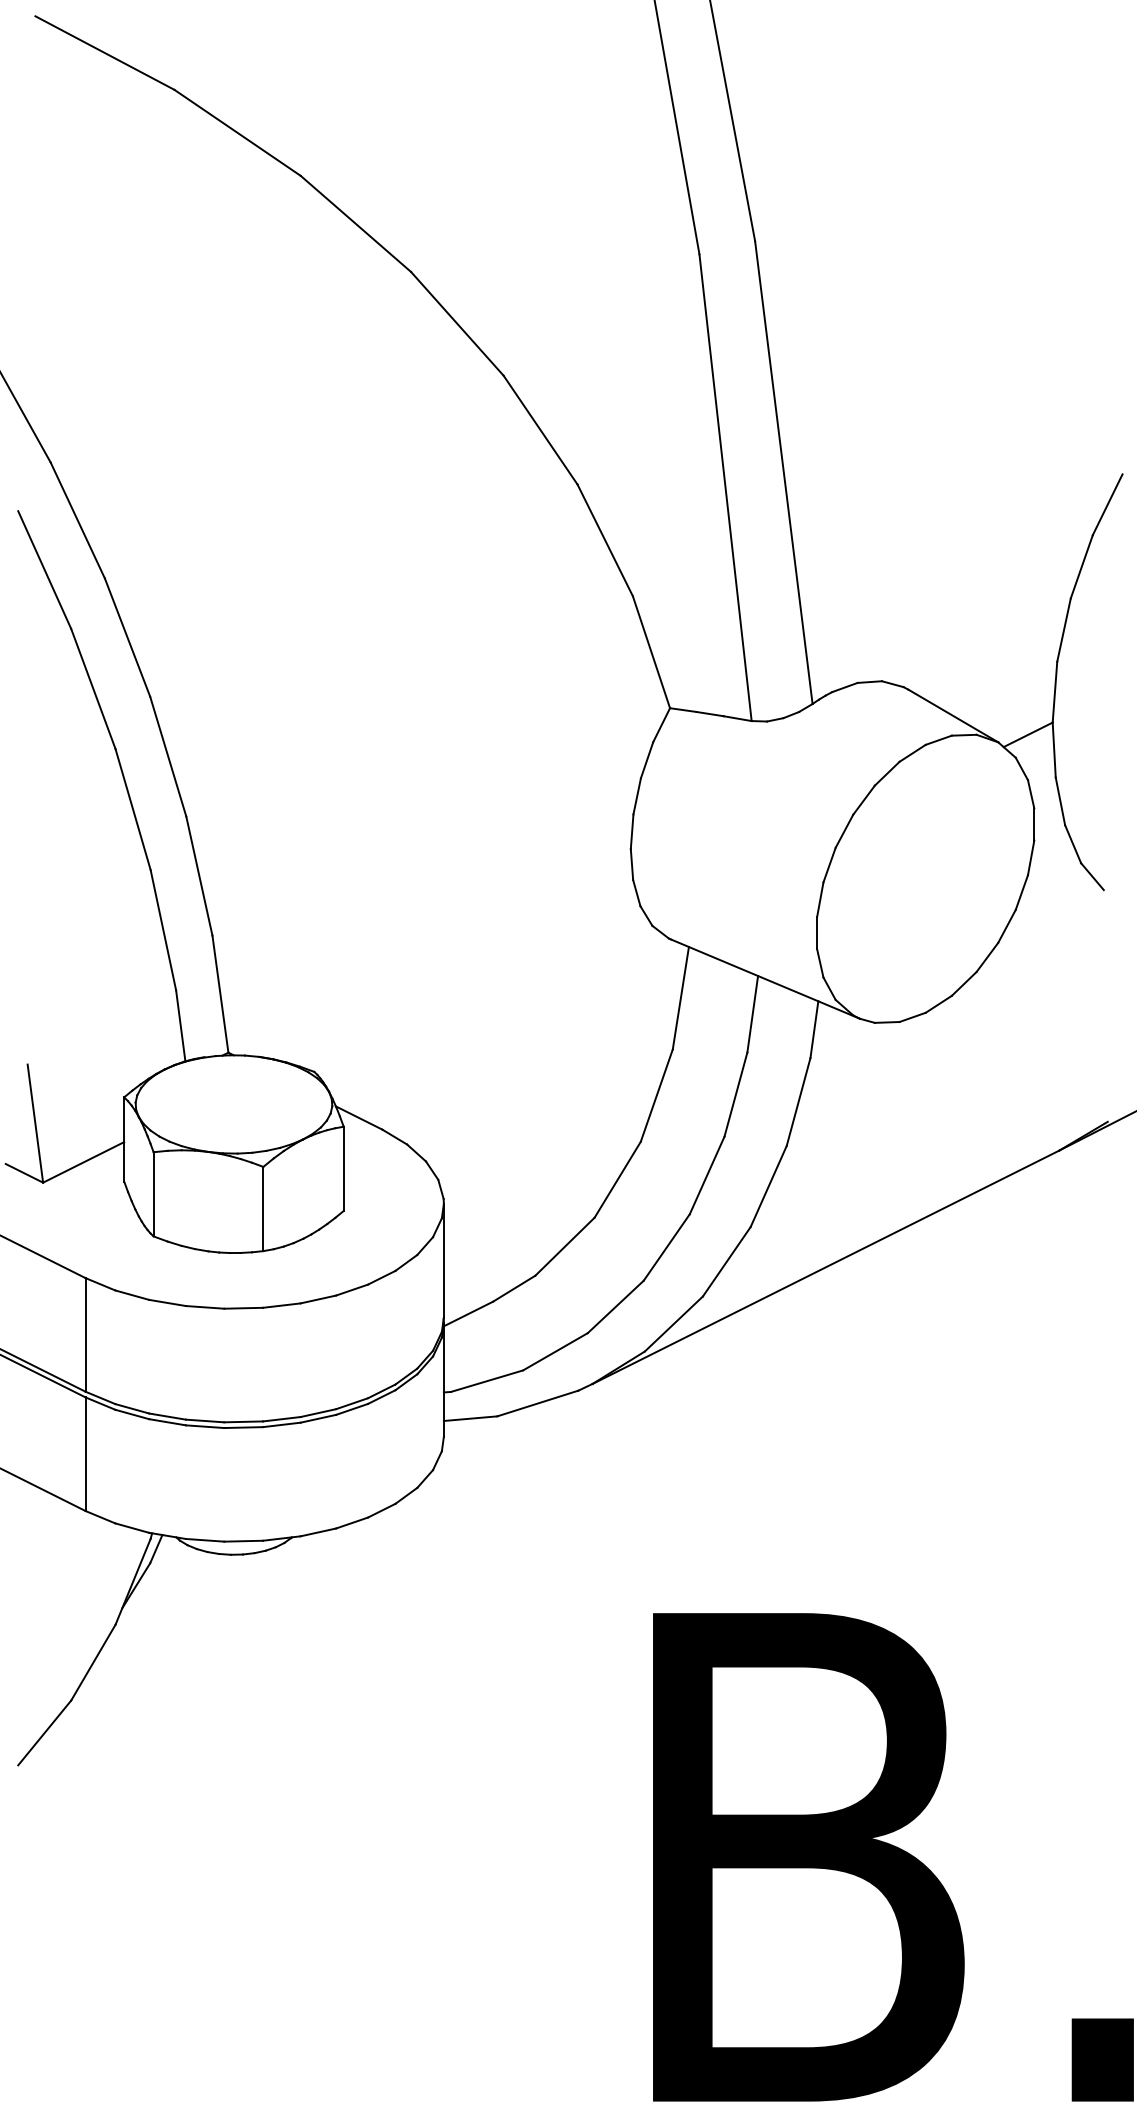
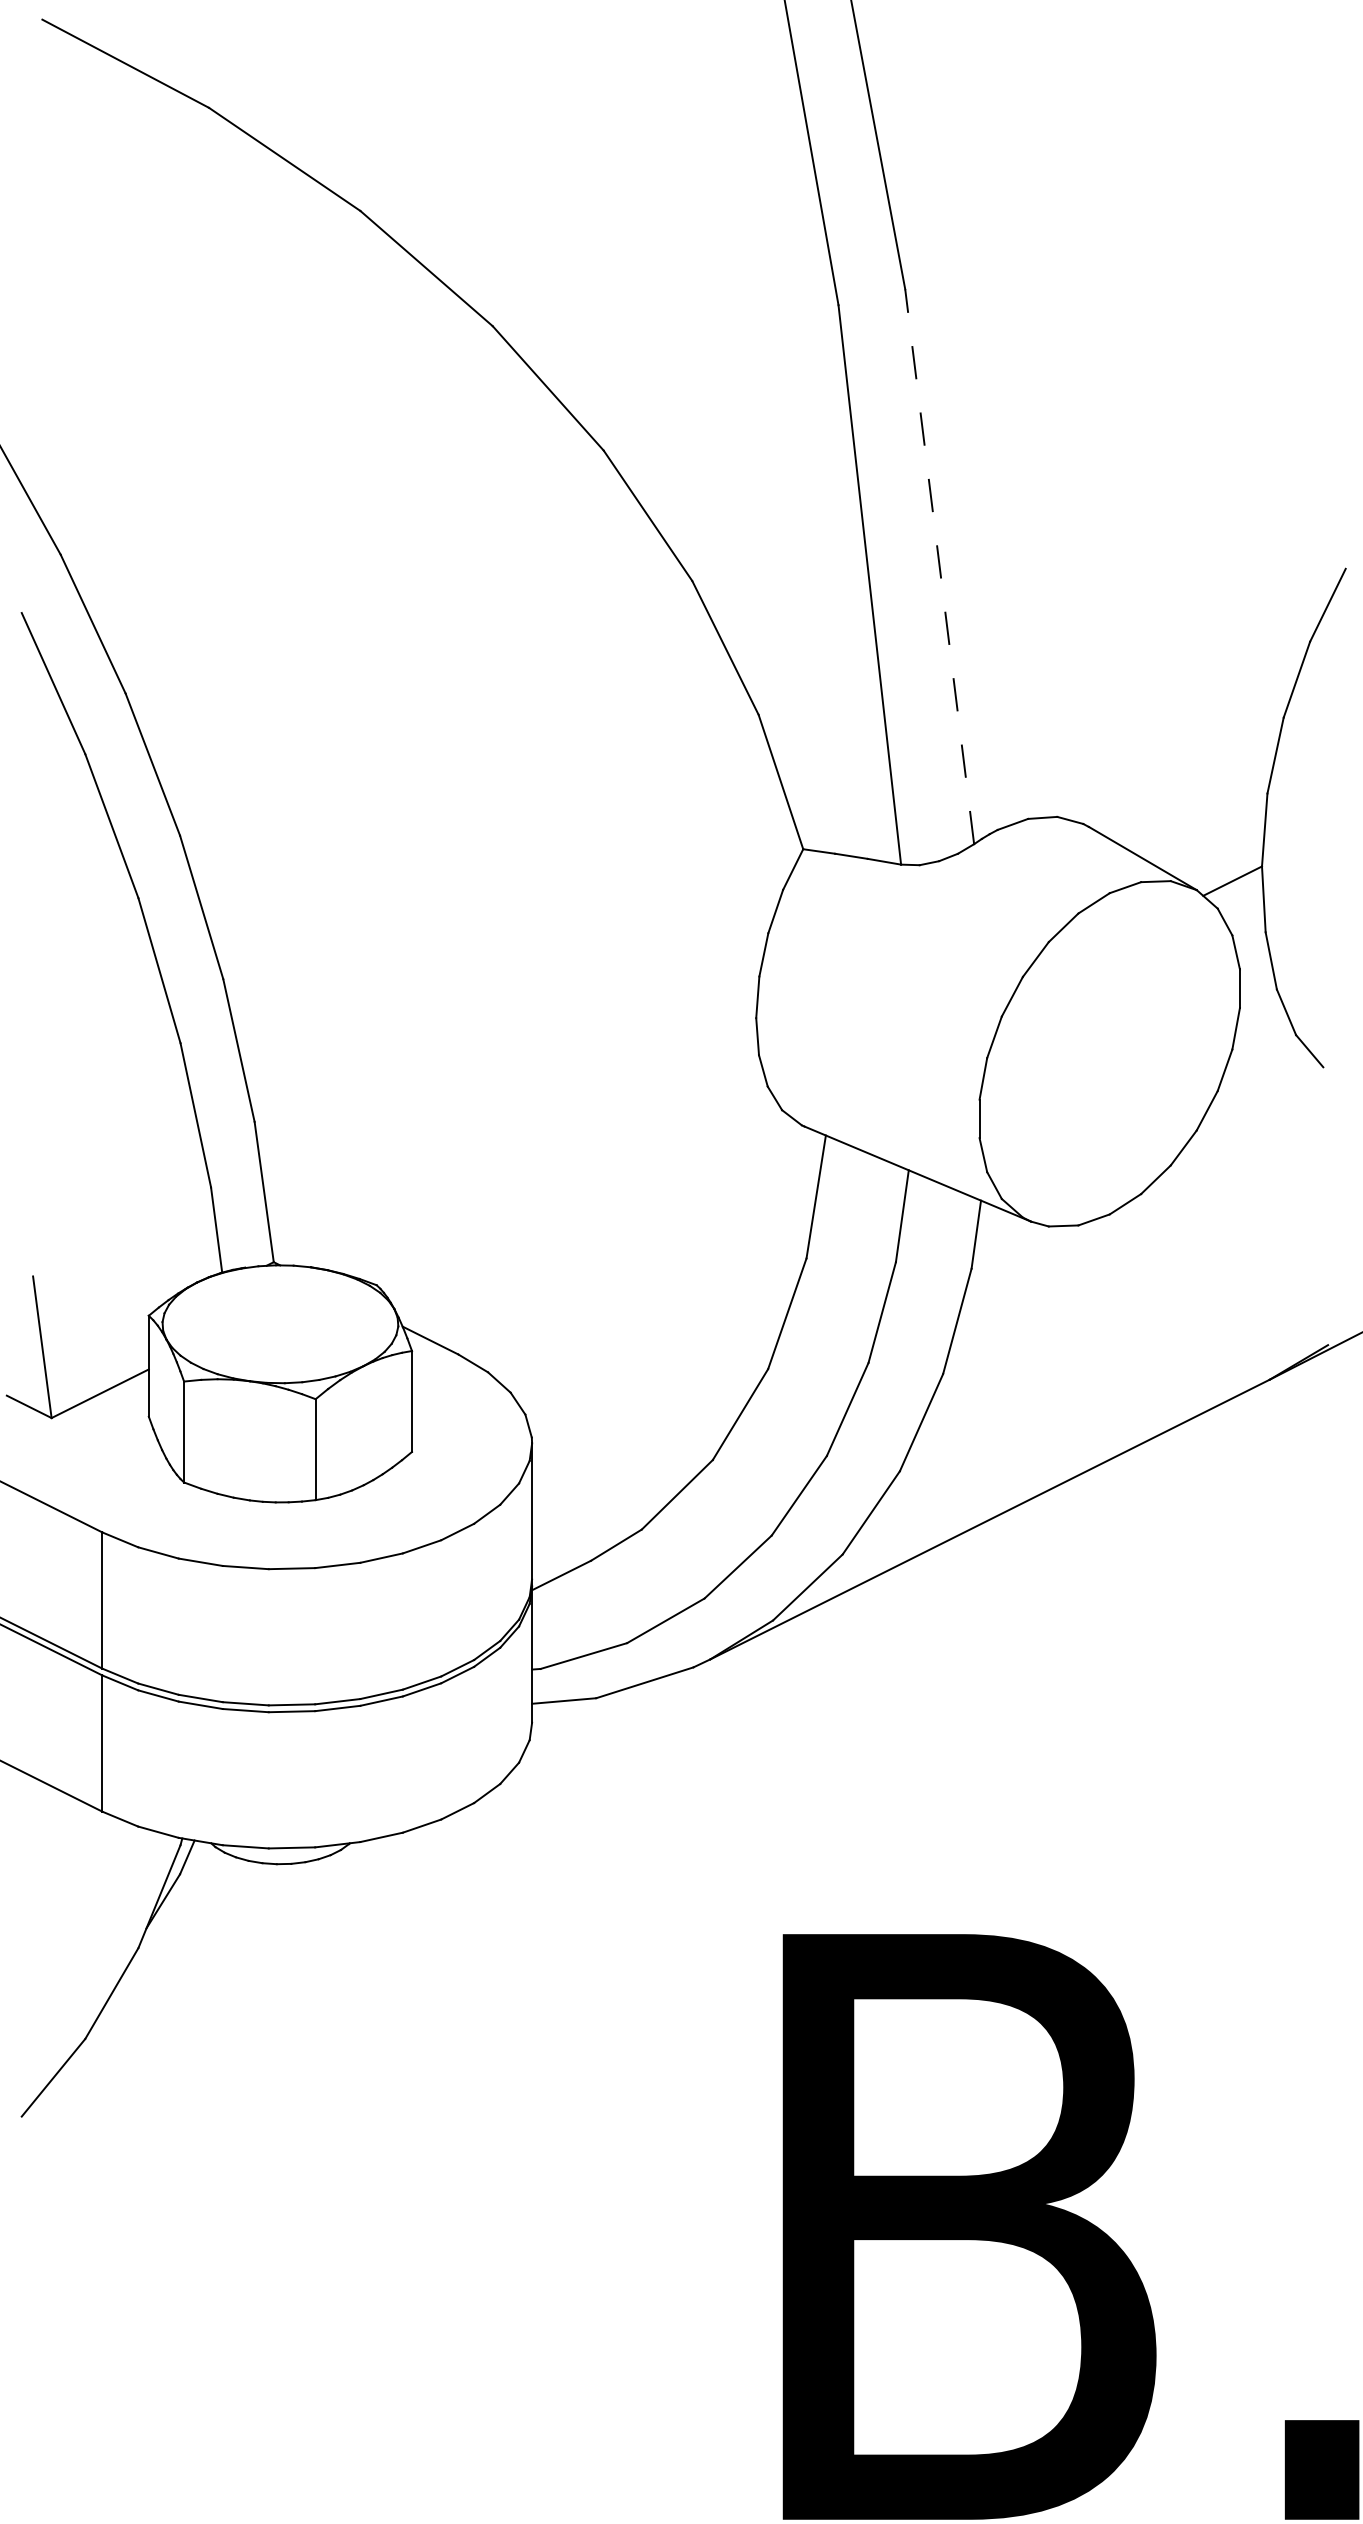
line: (783, 472) -> (939, 566), solid -> dashed

